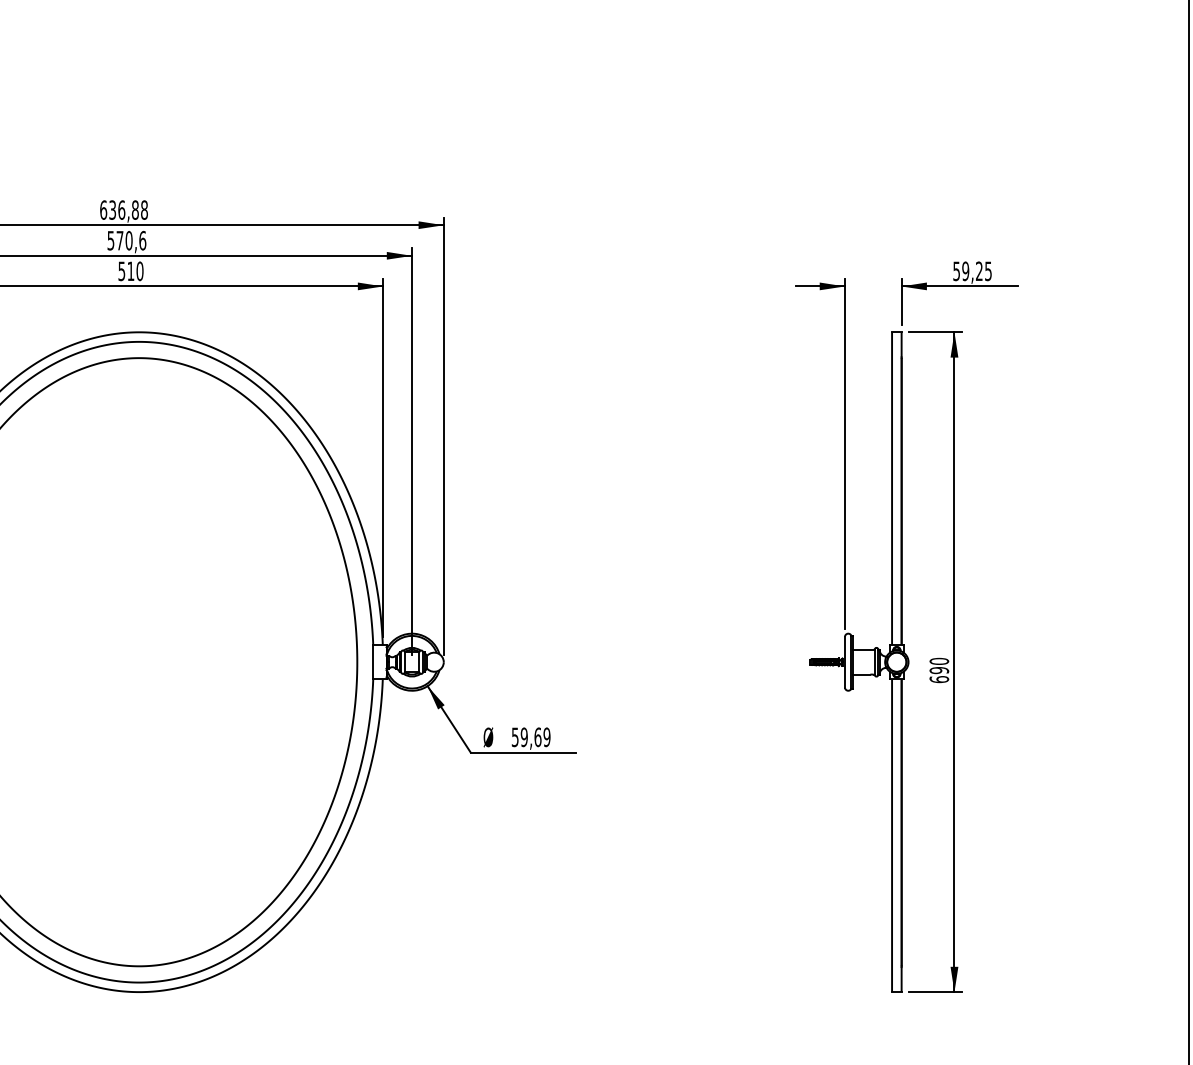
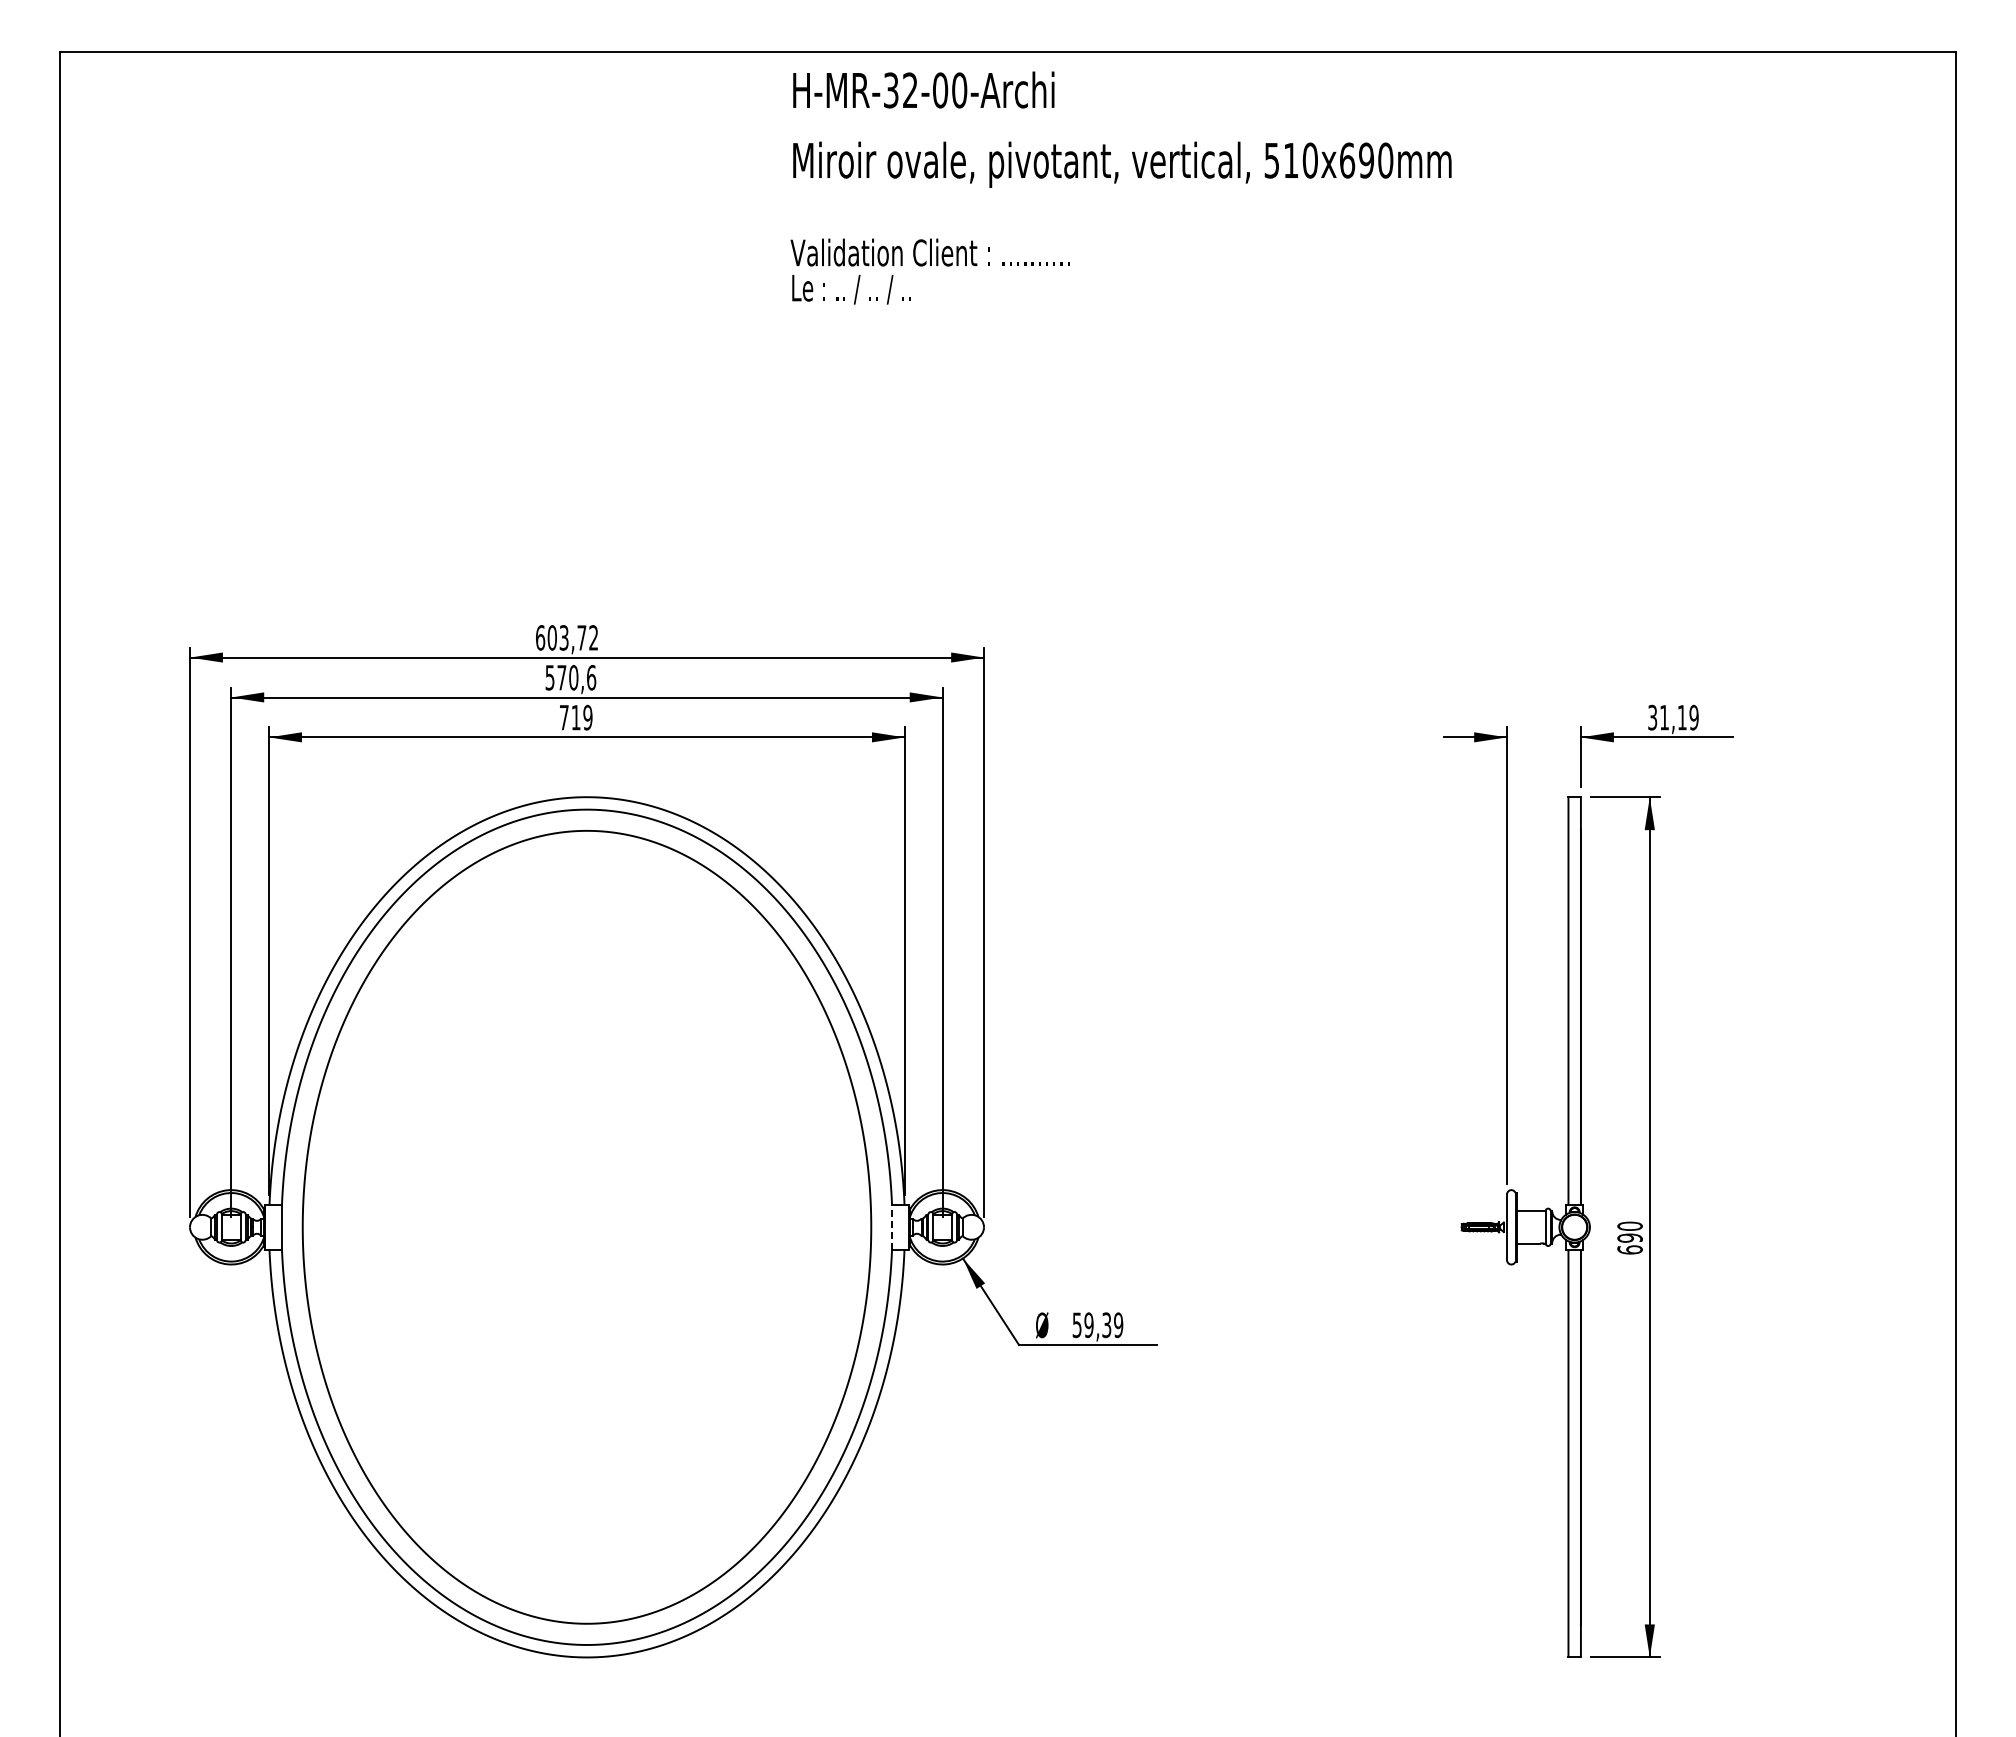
text: (128, 209) -> (572, 637), 636,88 -> 603,72
text: (130, 271) -> (575, 717), 510 -> 719
text: (972, 271) -> (1673, 717), 59,25 -> 31,19
line: (372, 661) -> (891, 1226), solid -> dashed
text: (537, 737) -> (1106, 1325), 59,69 -> 59,39

